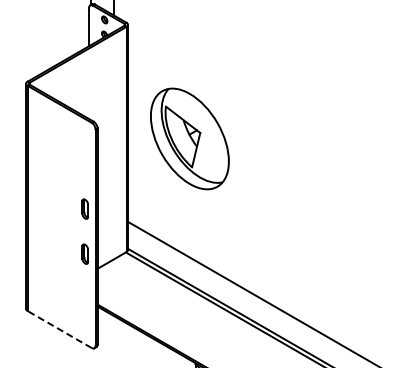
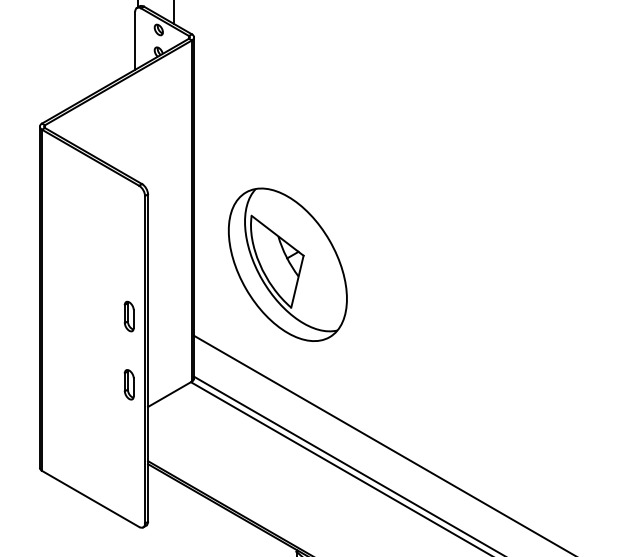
part: (189, 138) -> (287, 264), moved
line: (59, 329) -> (90, 498), dashed -> solid

